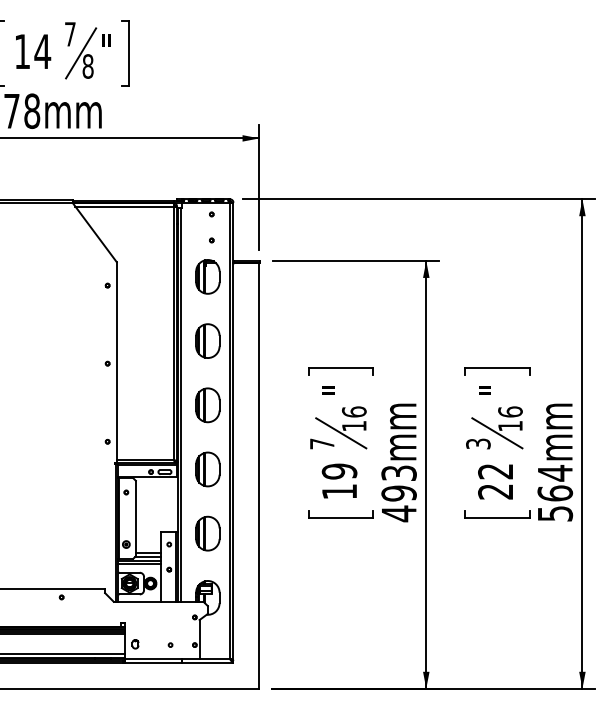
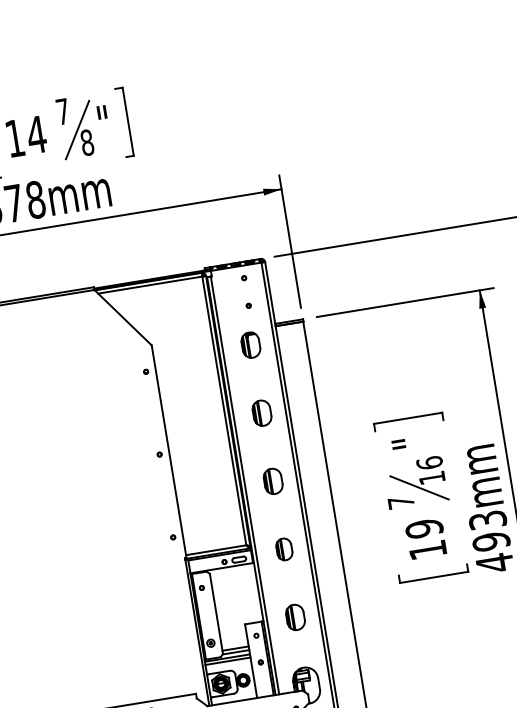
part: (207, 276) -> (250, 344), size x0.7
part: (207, 340) -> (261, 412), size x0.7
part: (207, 405) -> (272, 481), size x0.7
part: (207, 469) -> (283, 549), size x0.6
part: (207, 533) -> (295, 617), size x0.7

